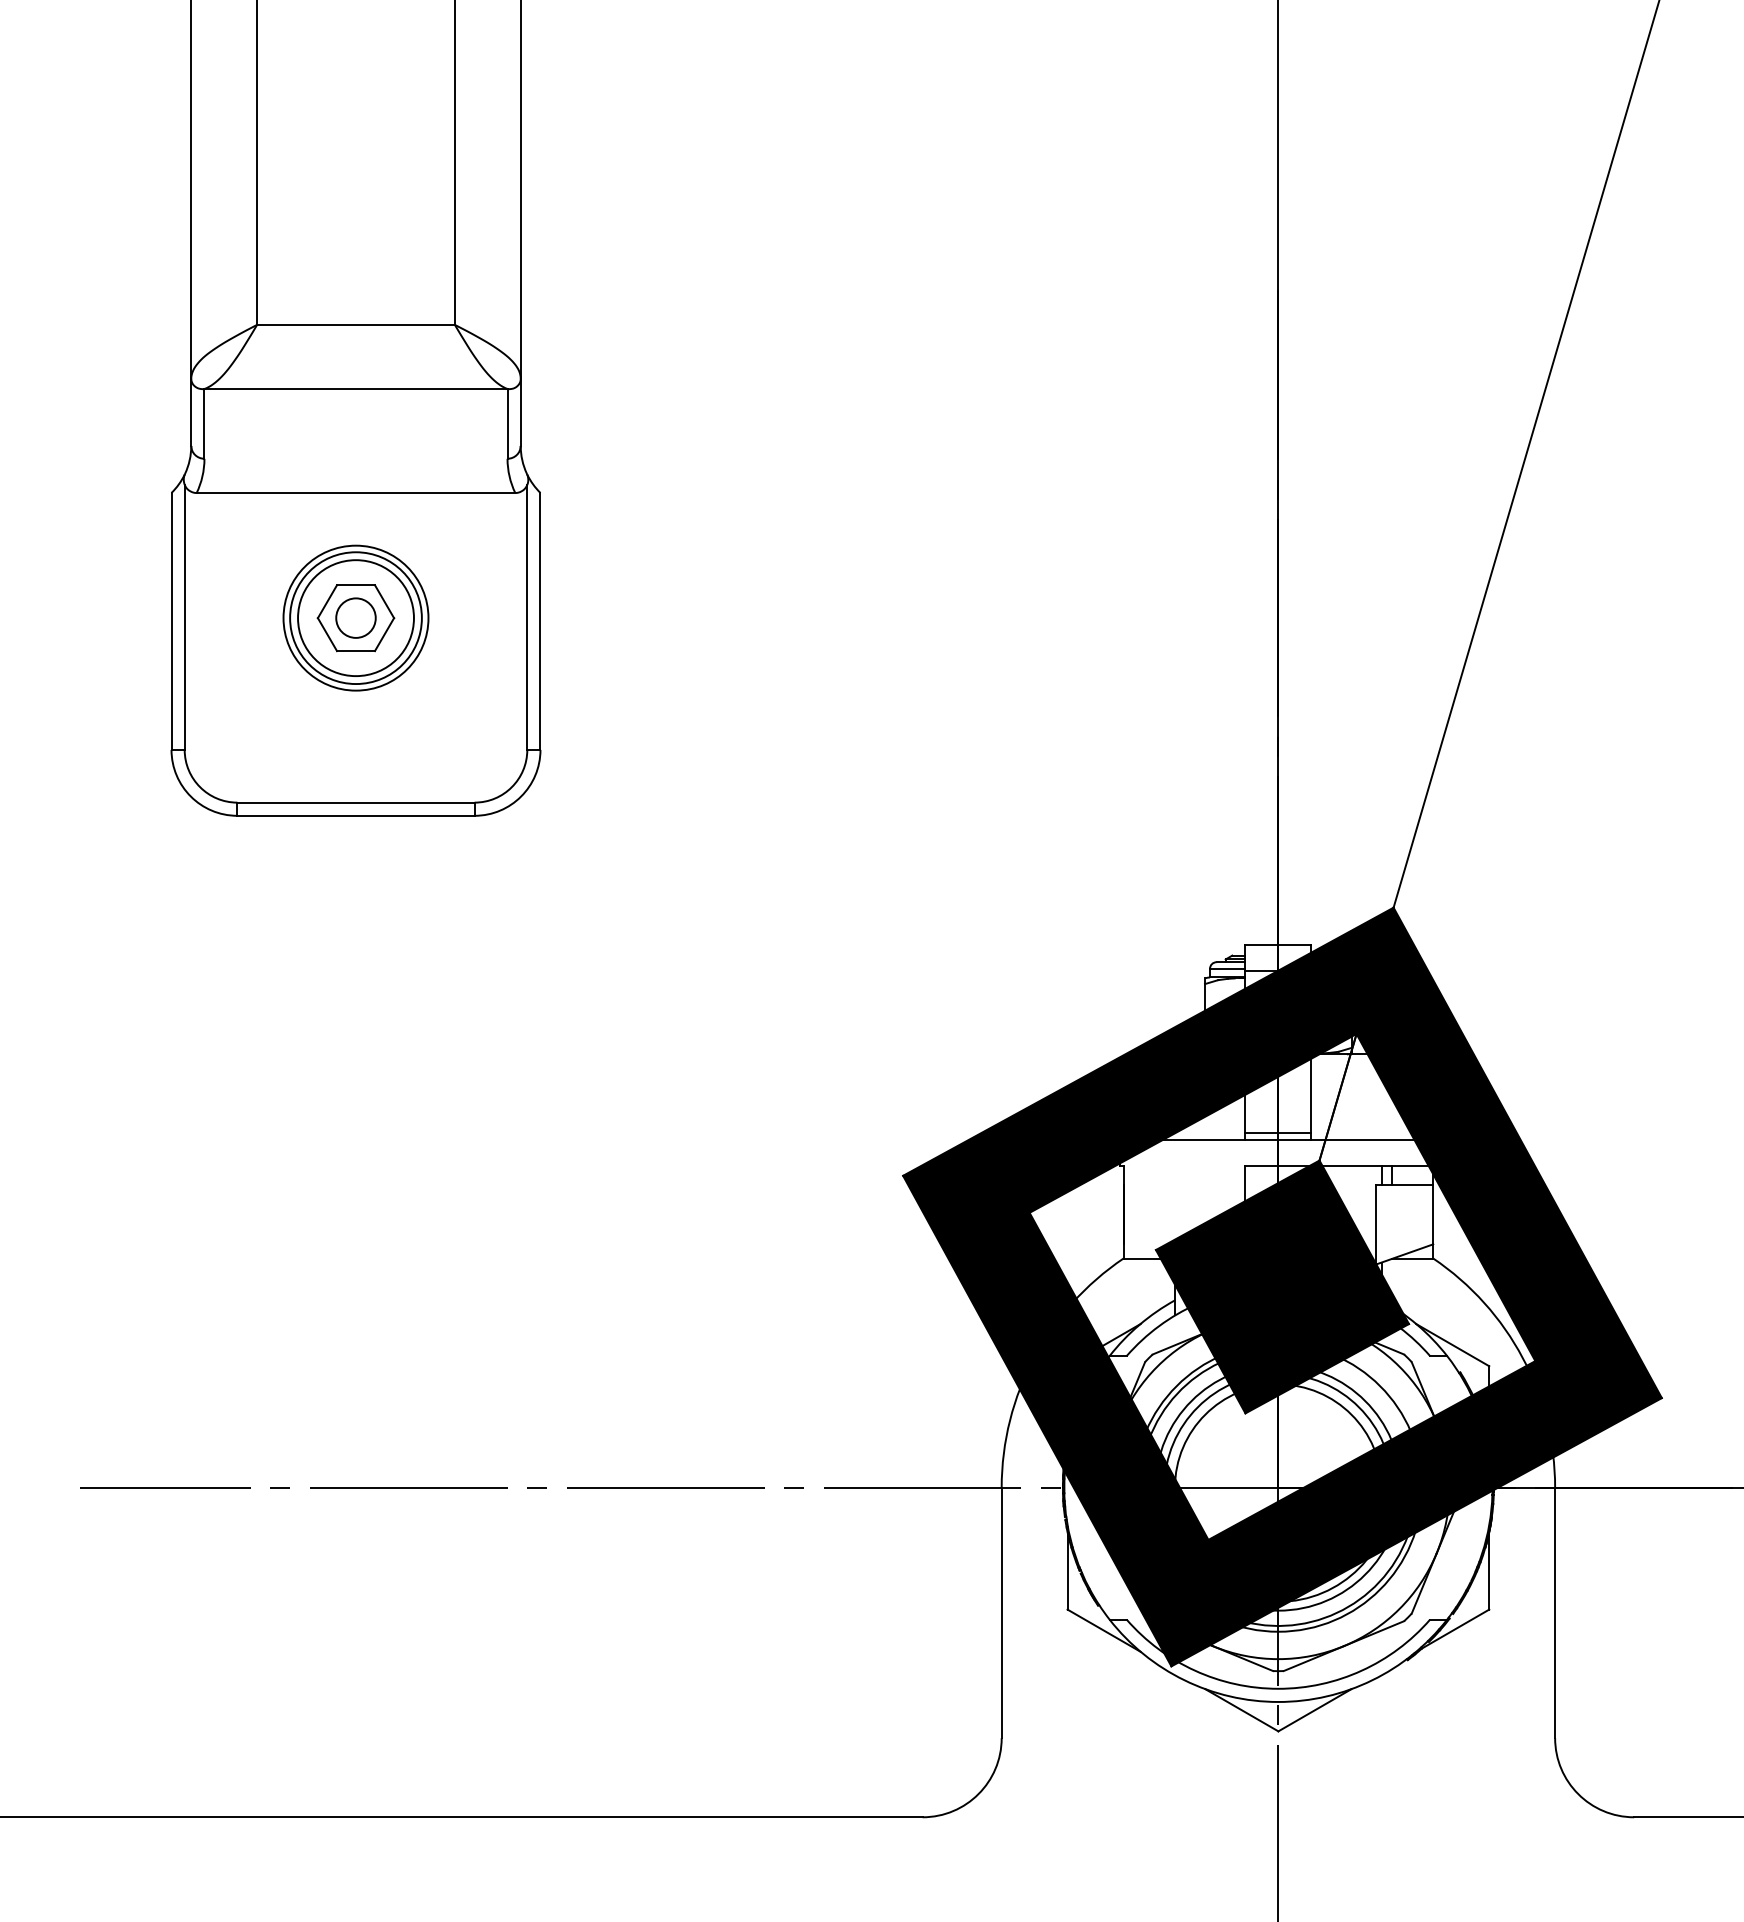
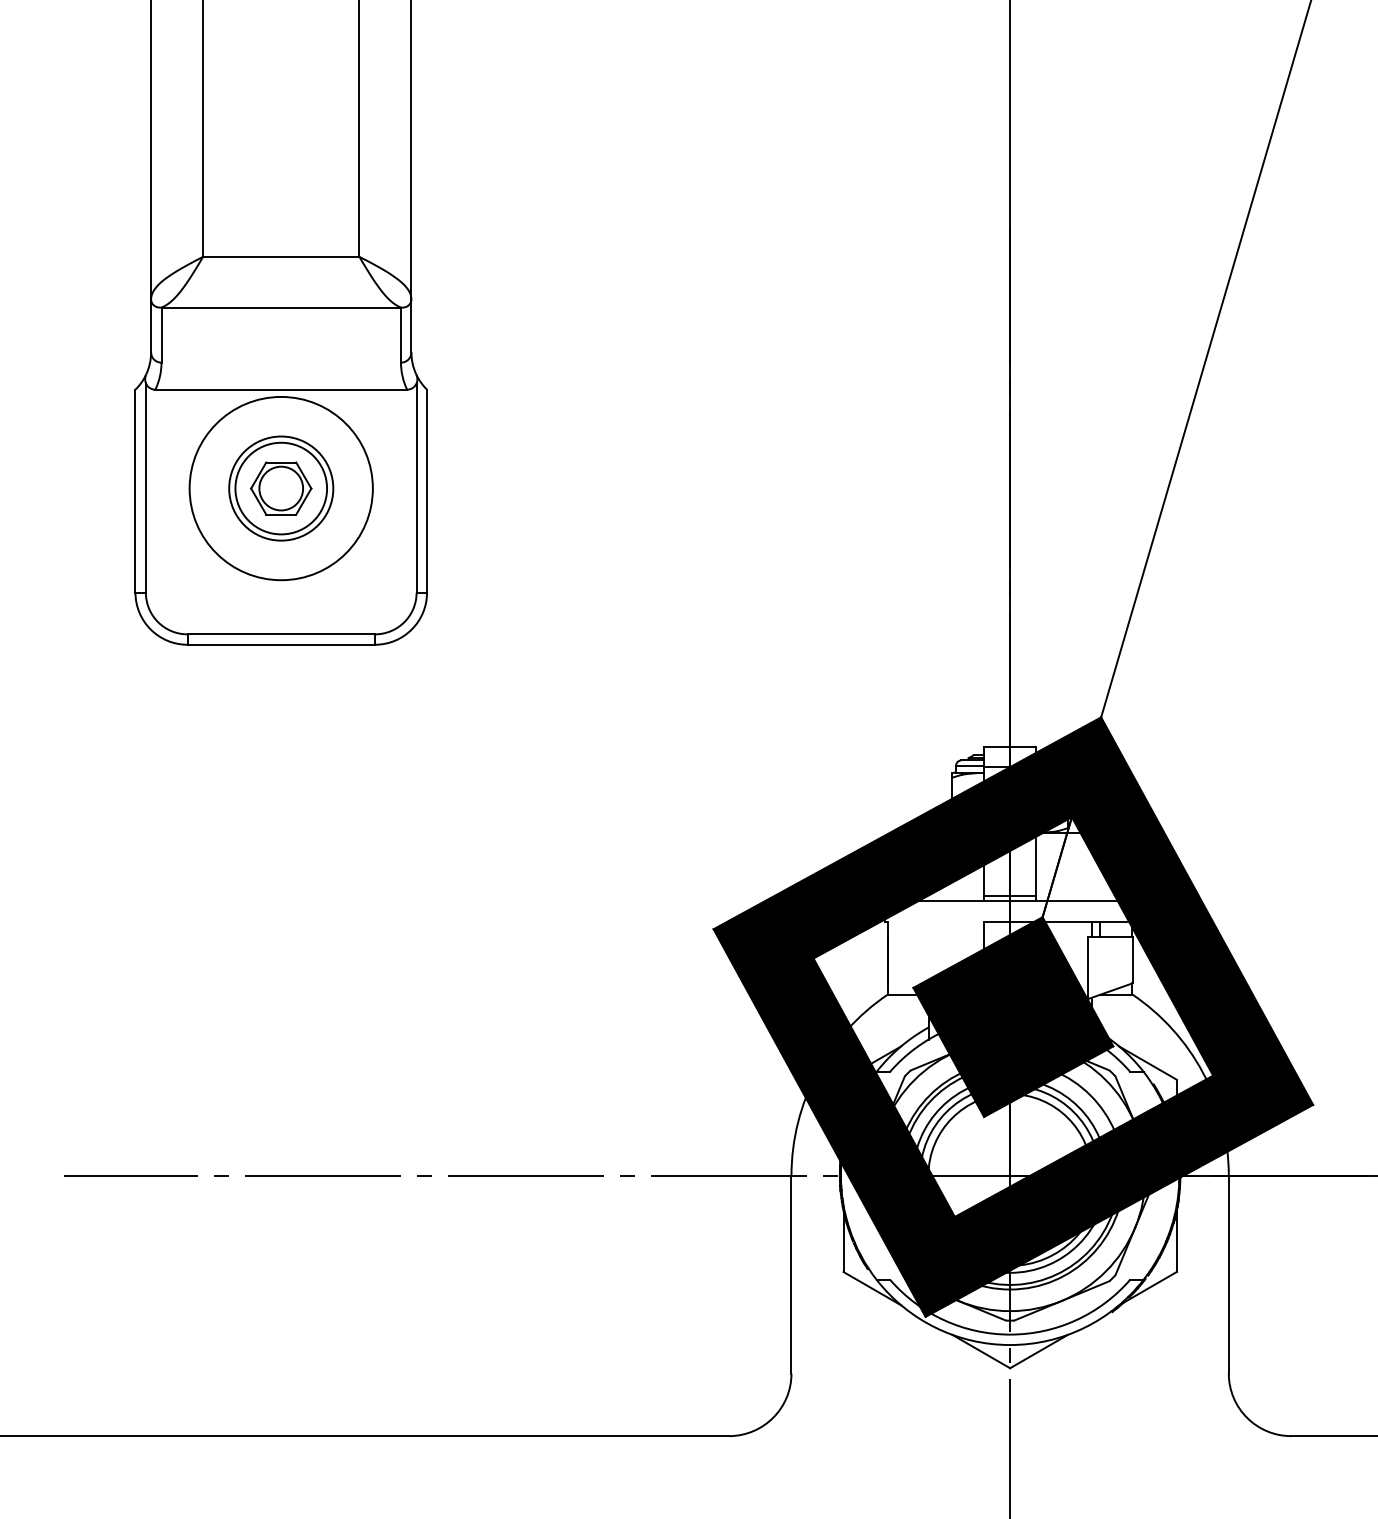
circle: (355, 617) -> (280, 488), size x1.4
circle: (355, 617) -> (280, 488), size x1.6

